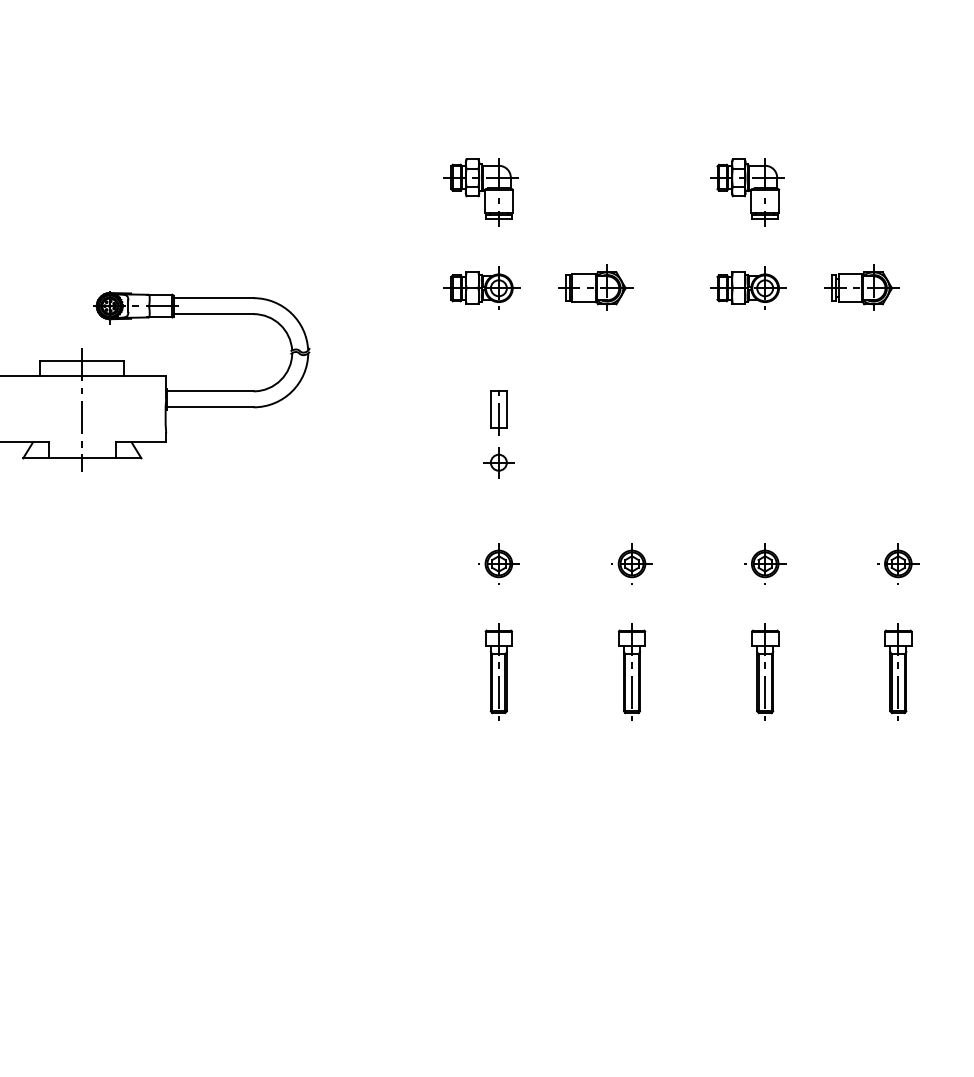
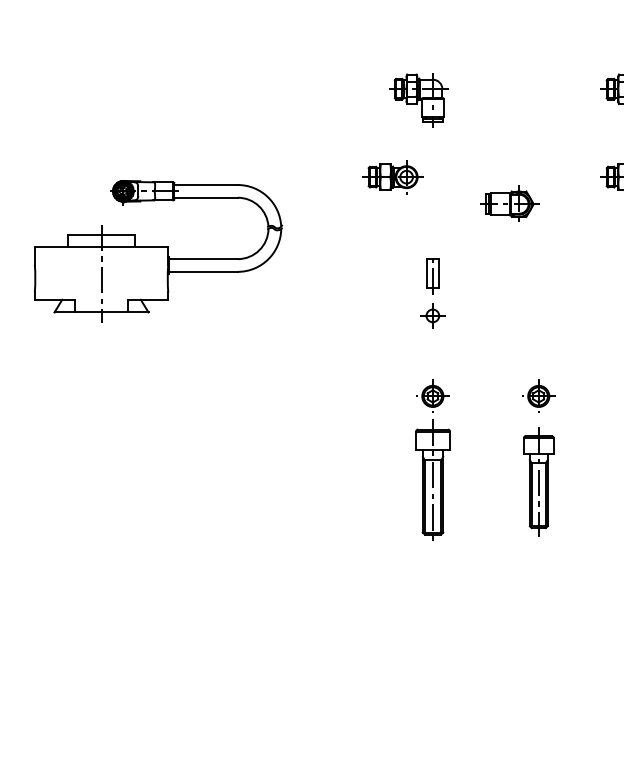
part: (481, 287) -> (392, 176), moved
part: (595, 287) -> (509, 203), moved
part: (498, 671) -> (432, 481), size x1.6
part: (631, 671) -> (538, 481), size x1.4

